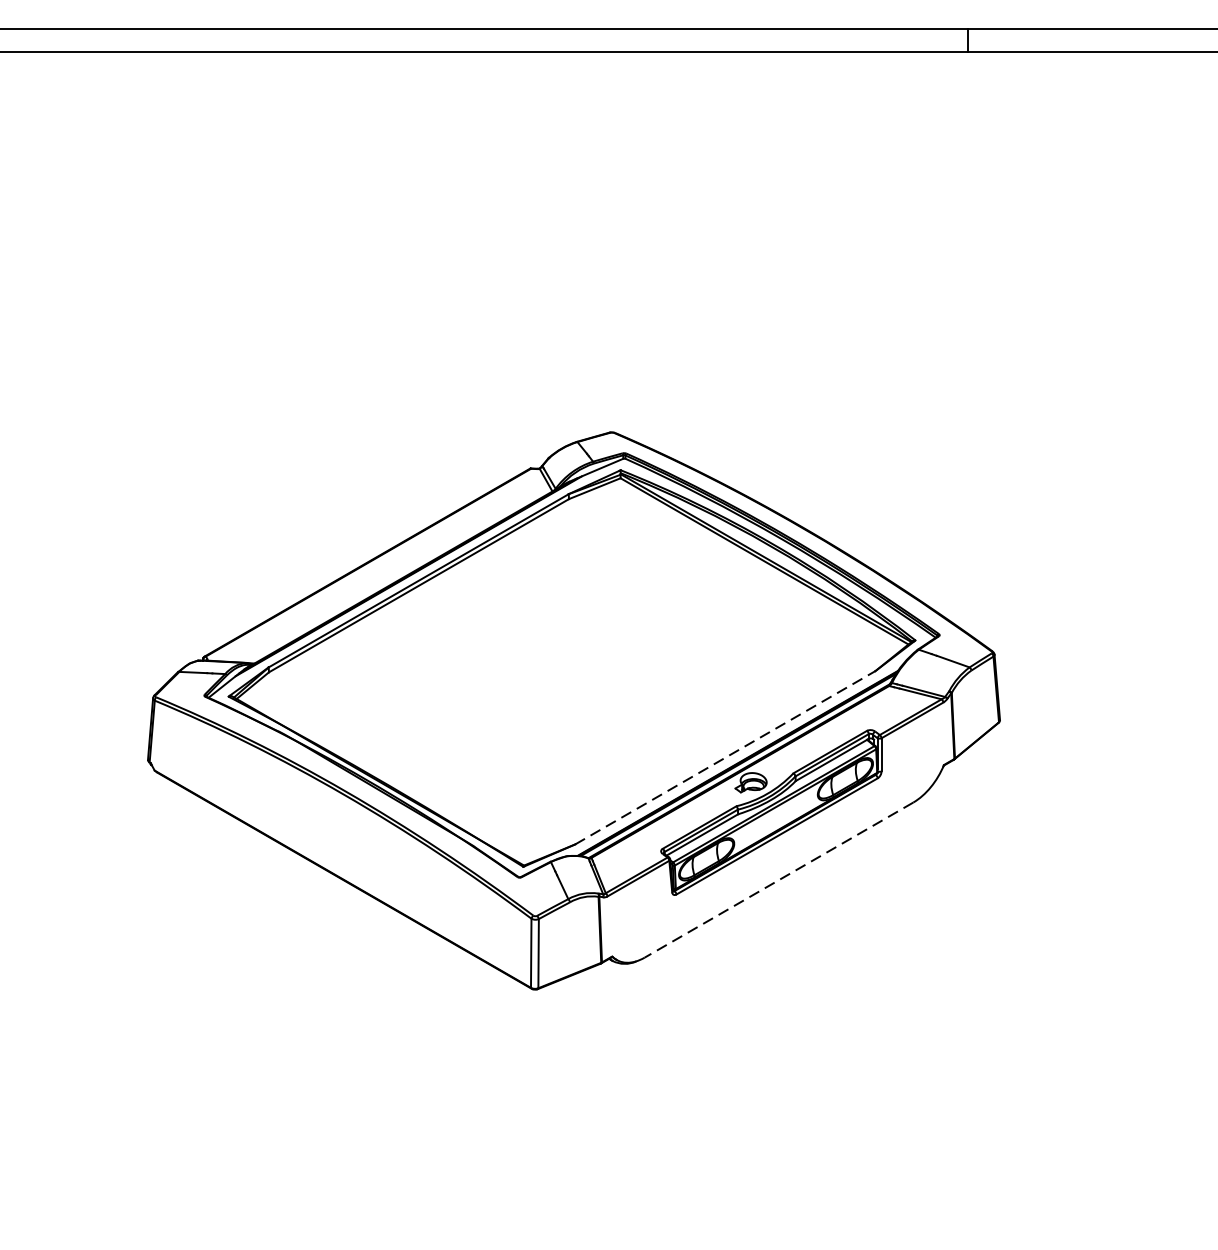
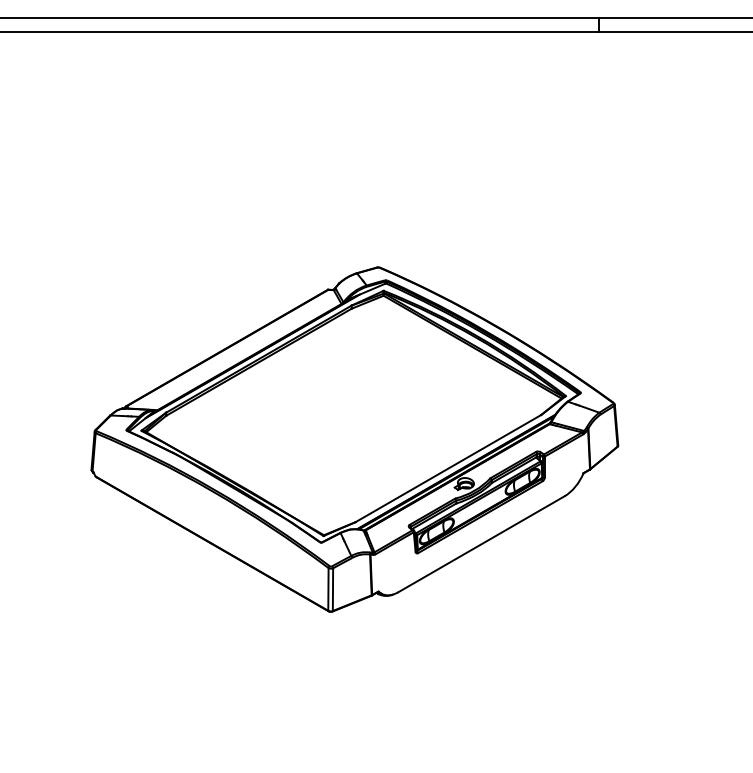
line: (725, 757) -> (448, 468), dashed -> solid
line: (778, 880) -> (481, 544), dashed -> solid

